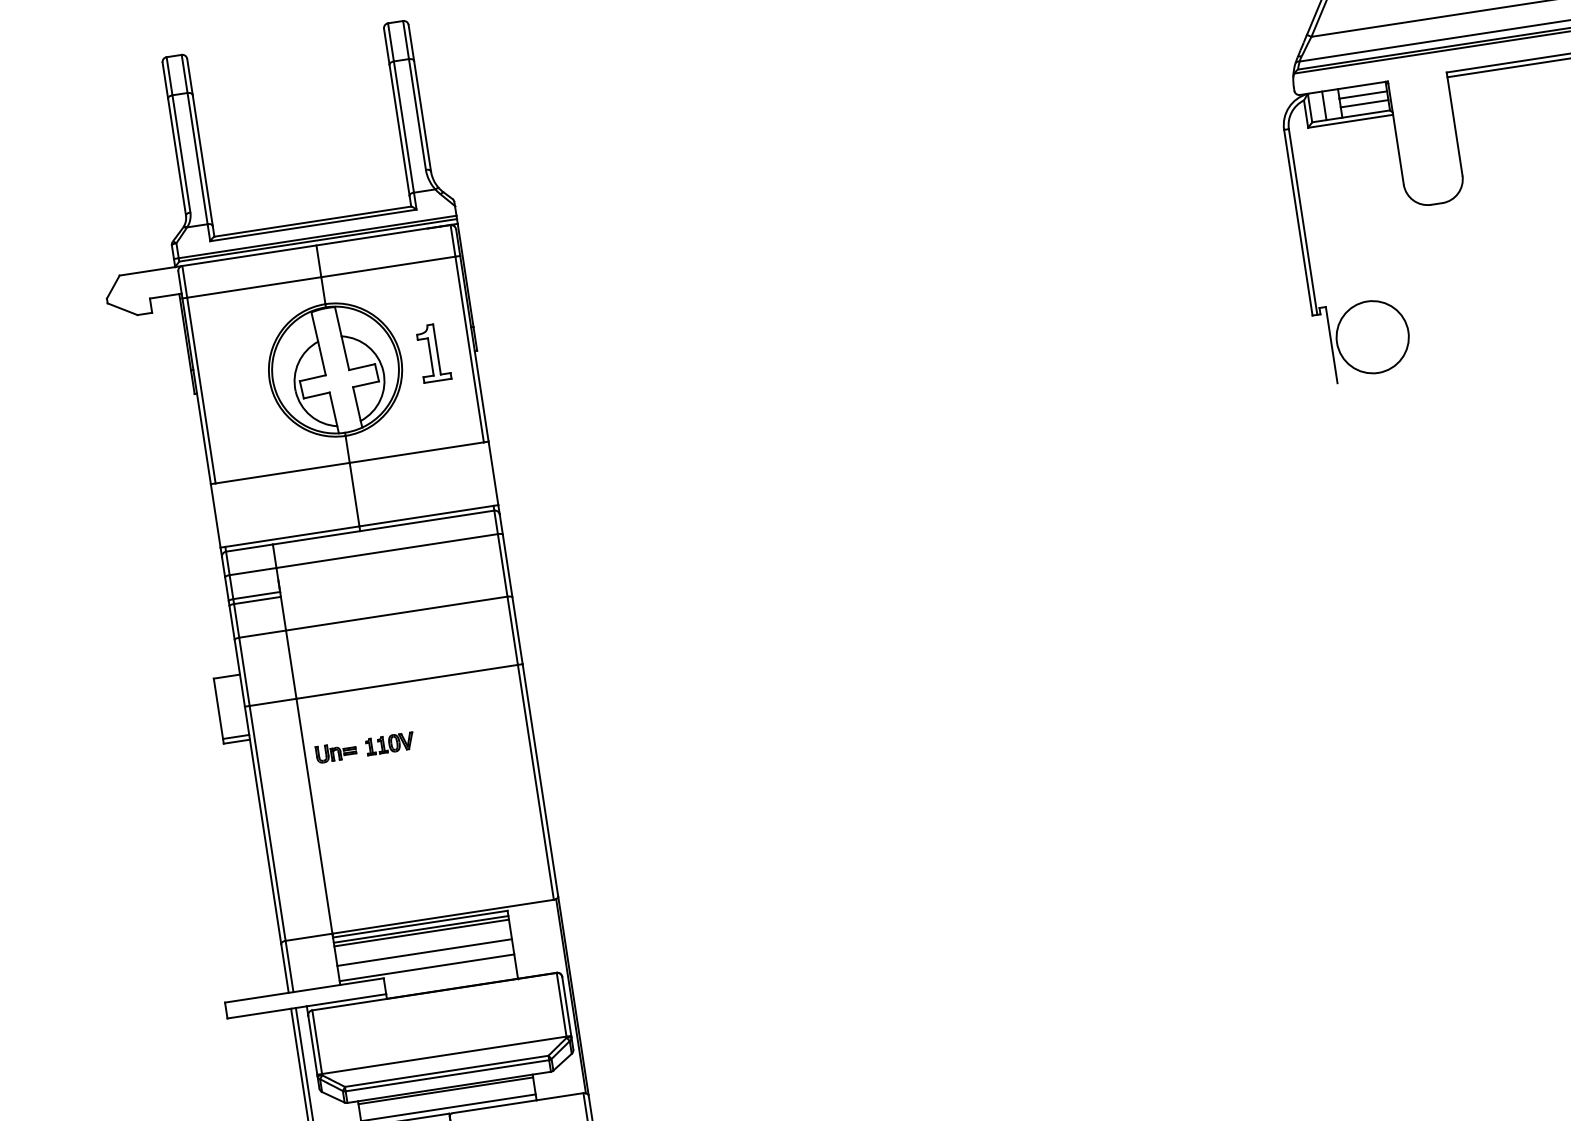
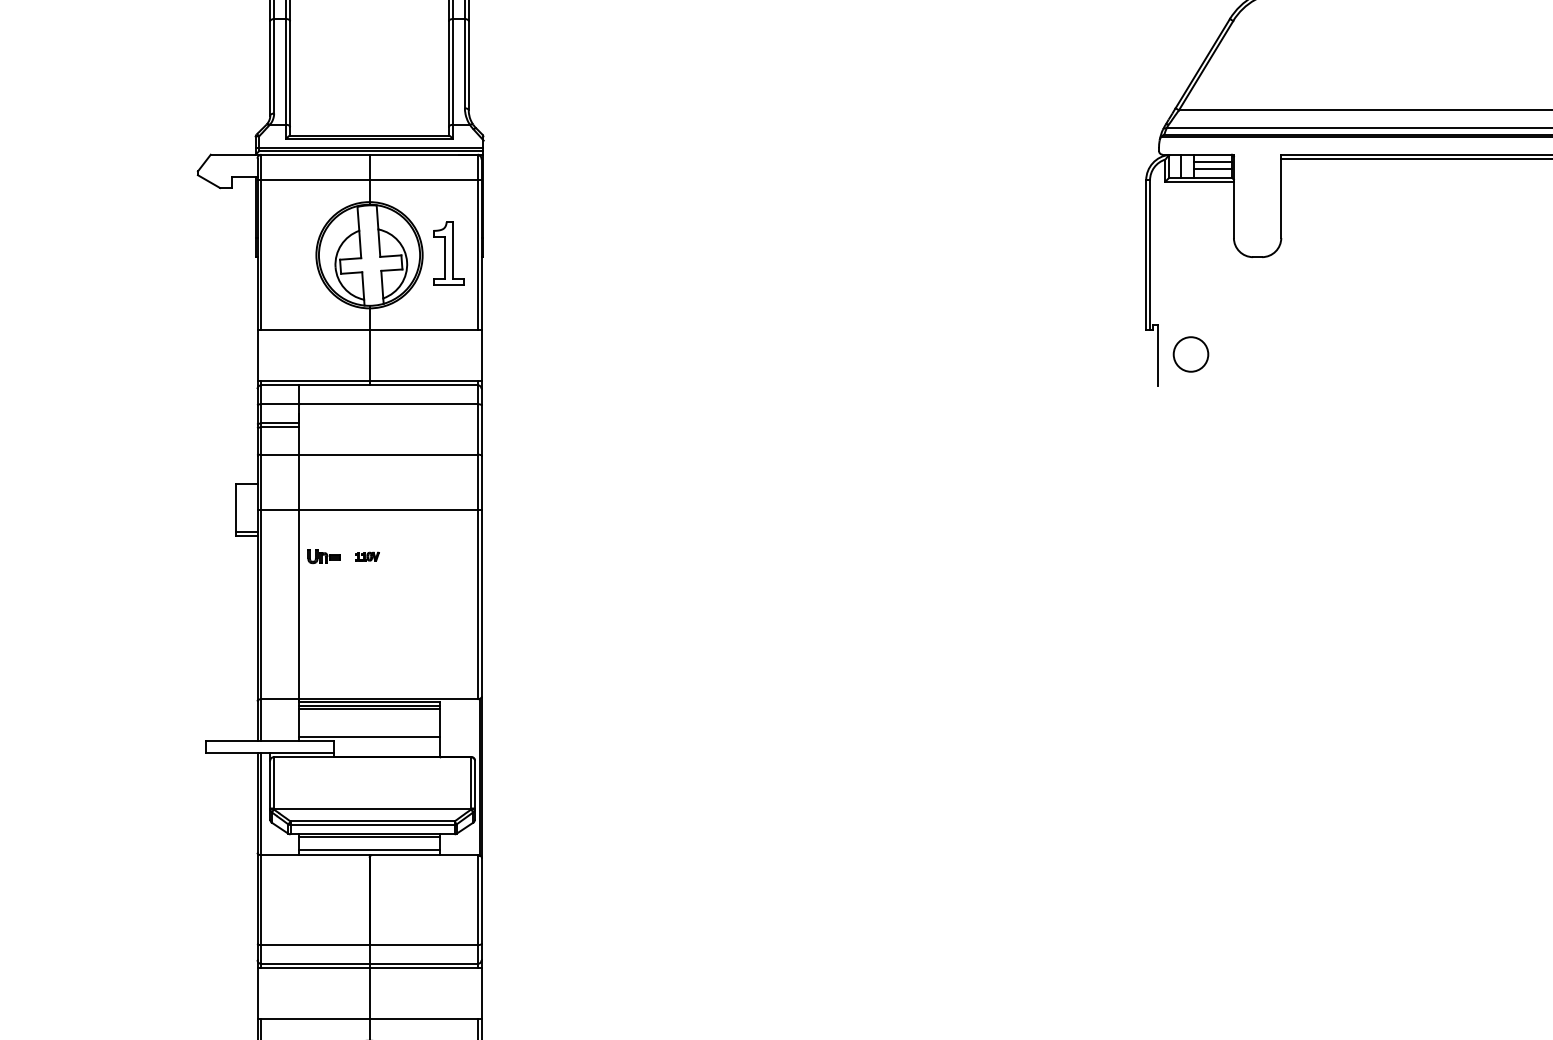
circle: (1372, 337) -> (1190, 354), size x0.6
part: (433, 352) -> (448, 253), size x1.4
part: (390, 743) -> (367, 556), size x0.6
line: (424, 953) -> (369, 725), removed

